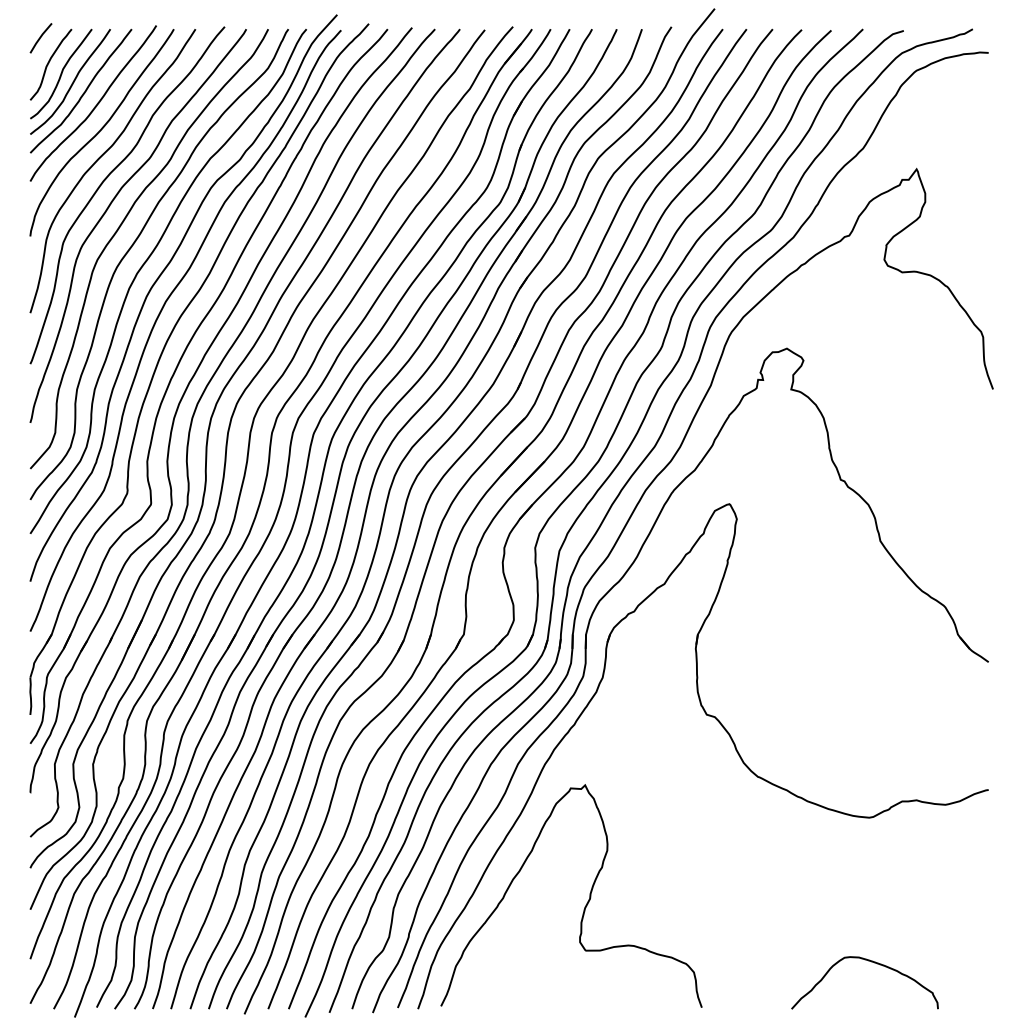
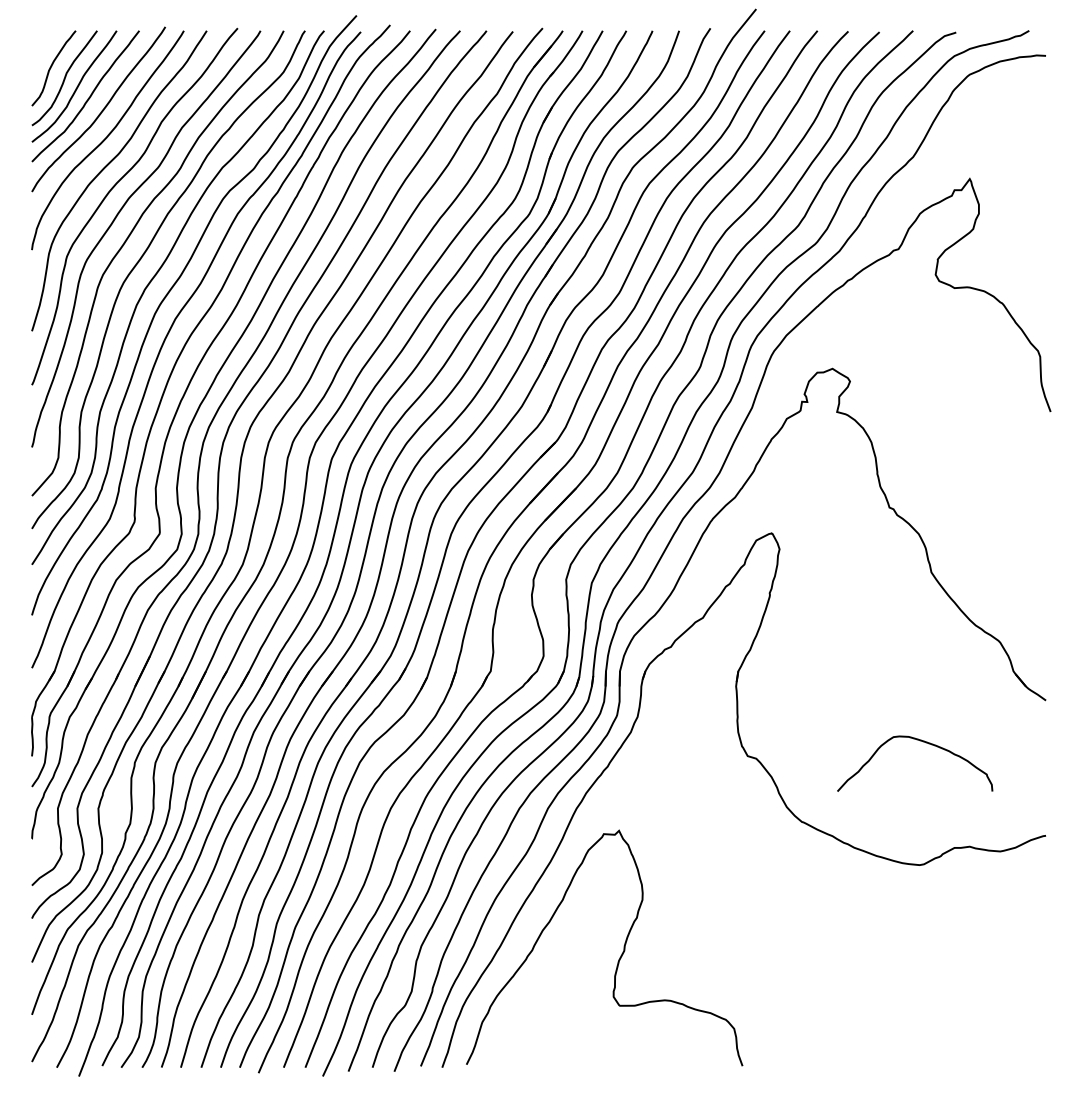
line: (40, 38) -> (42, 40), removed
curve: (871, 962) -> (922, 742), moved

